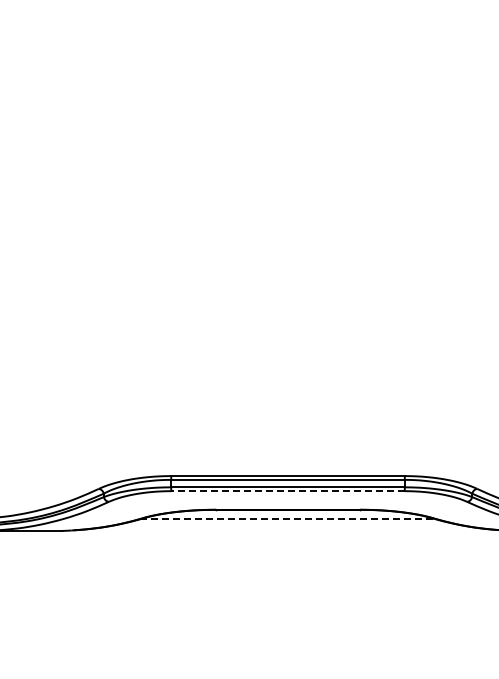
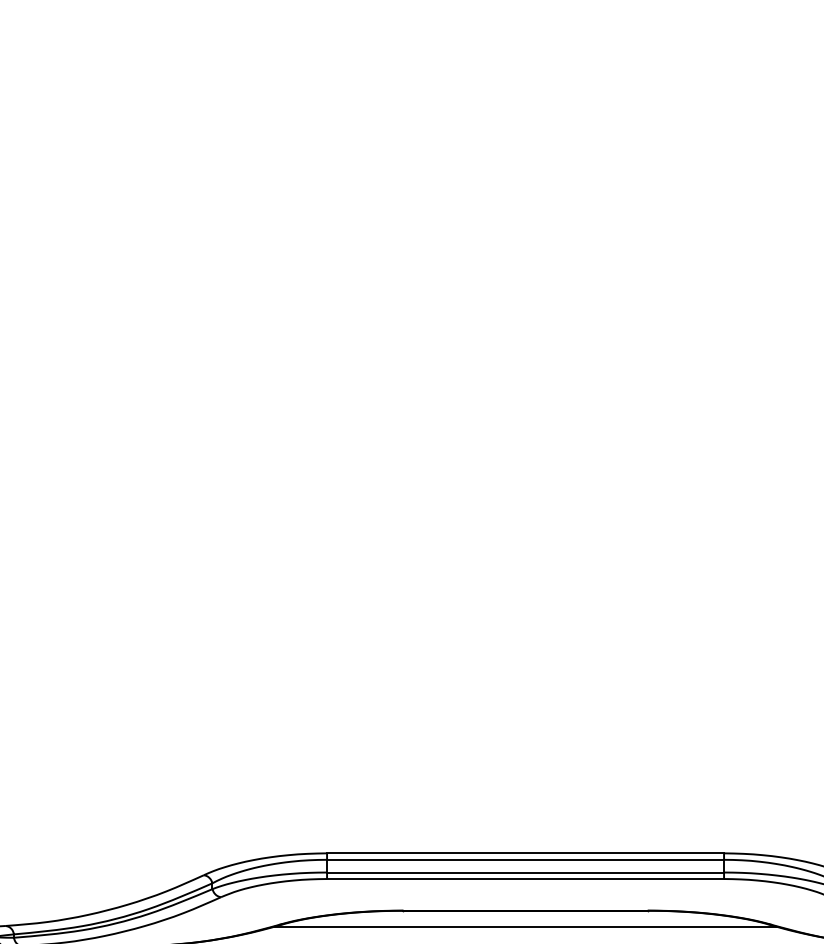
line: (288, 491) -> (526, 879), dashed -> solid
line: (288, 519) -> (526, 927), dashed -> solid

